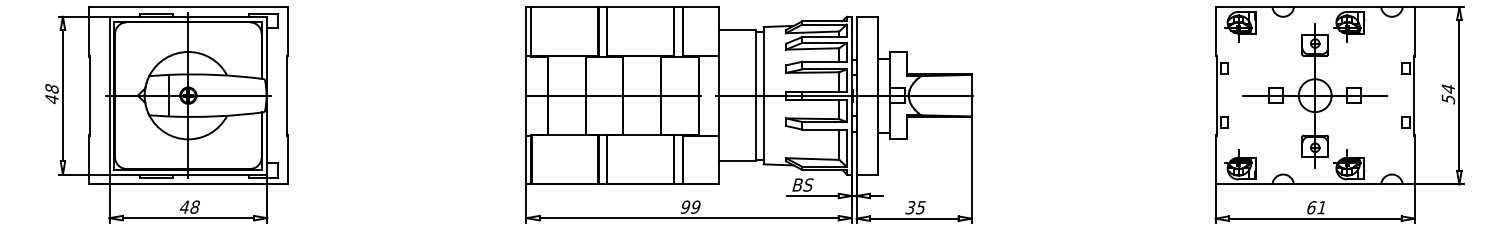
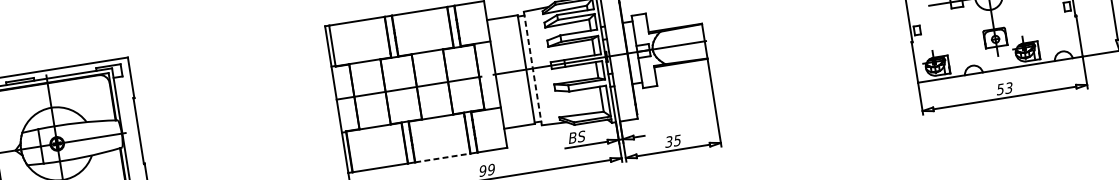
line: (763, 95) -> (532, 68), solid -> dashed
line: (641, 184) -> (443, 157), solid -> dashed
text: (1316, 207) -> (1004, 88), 61 -> 53

